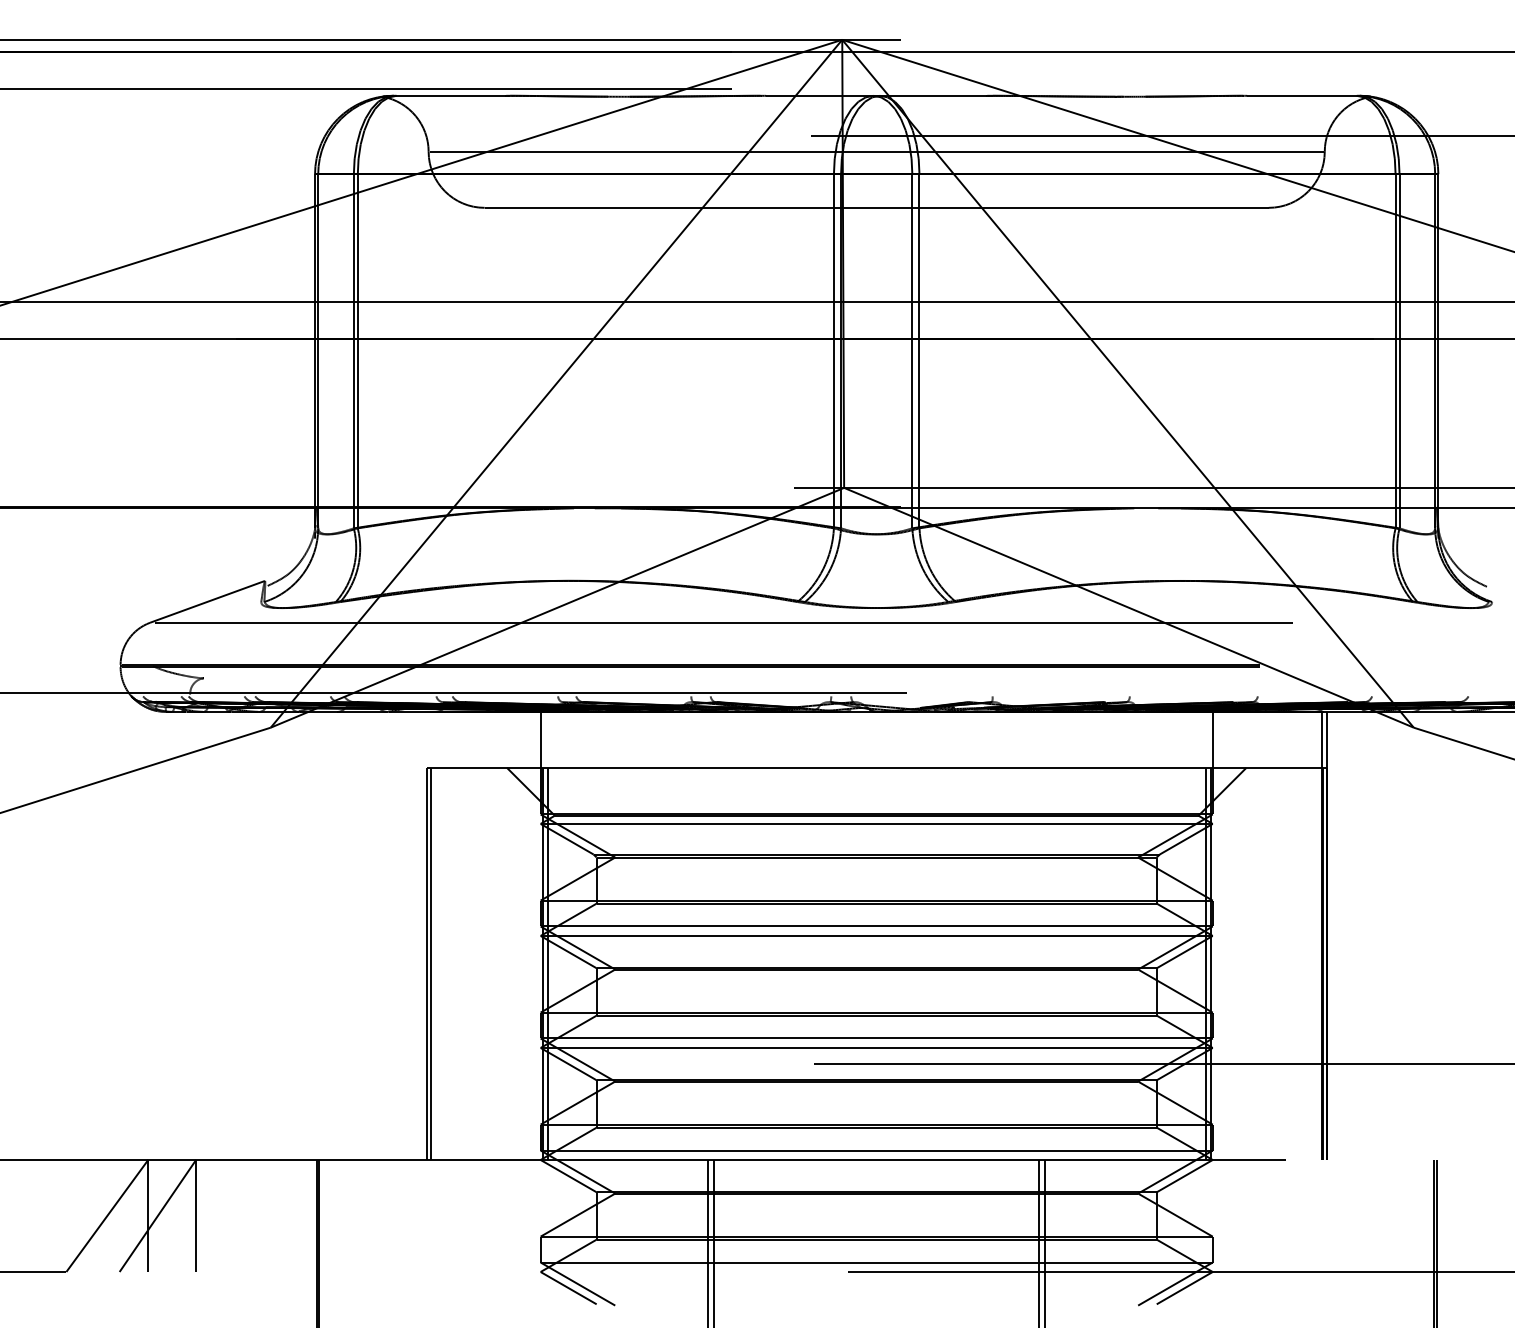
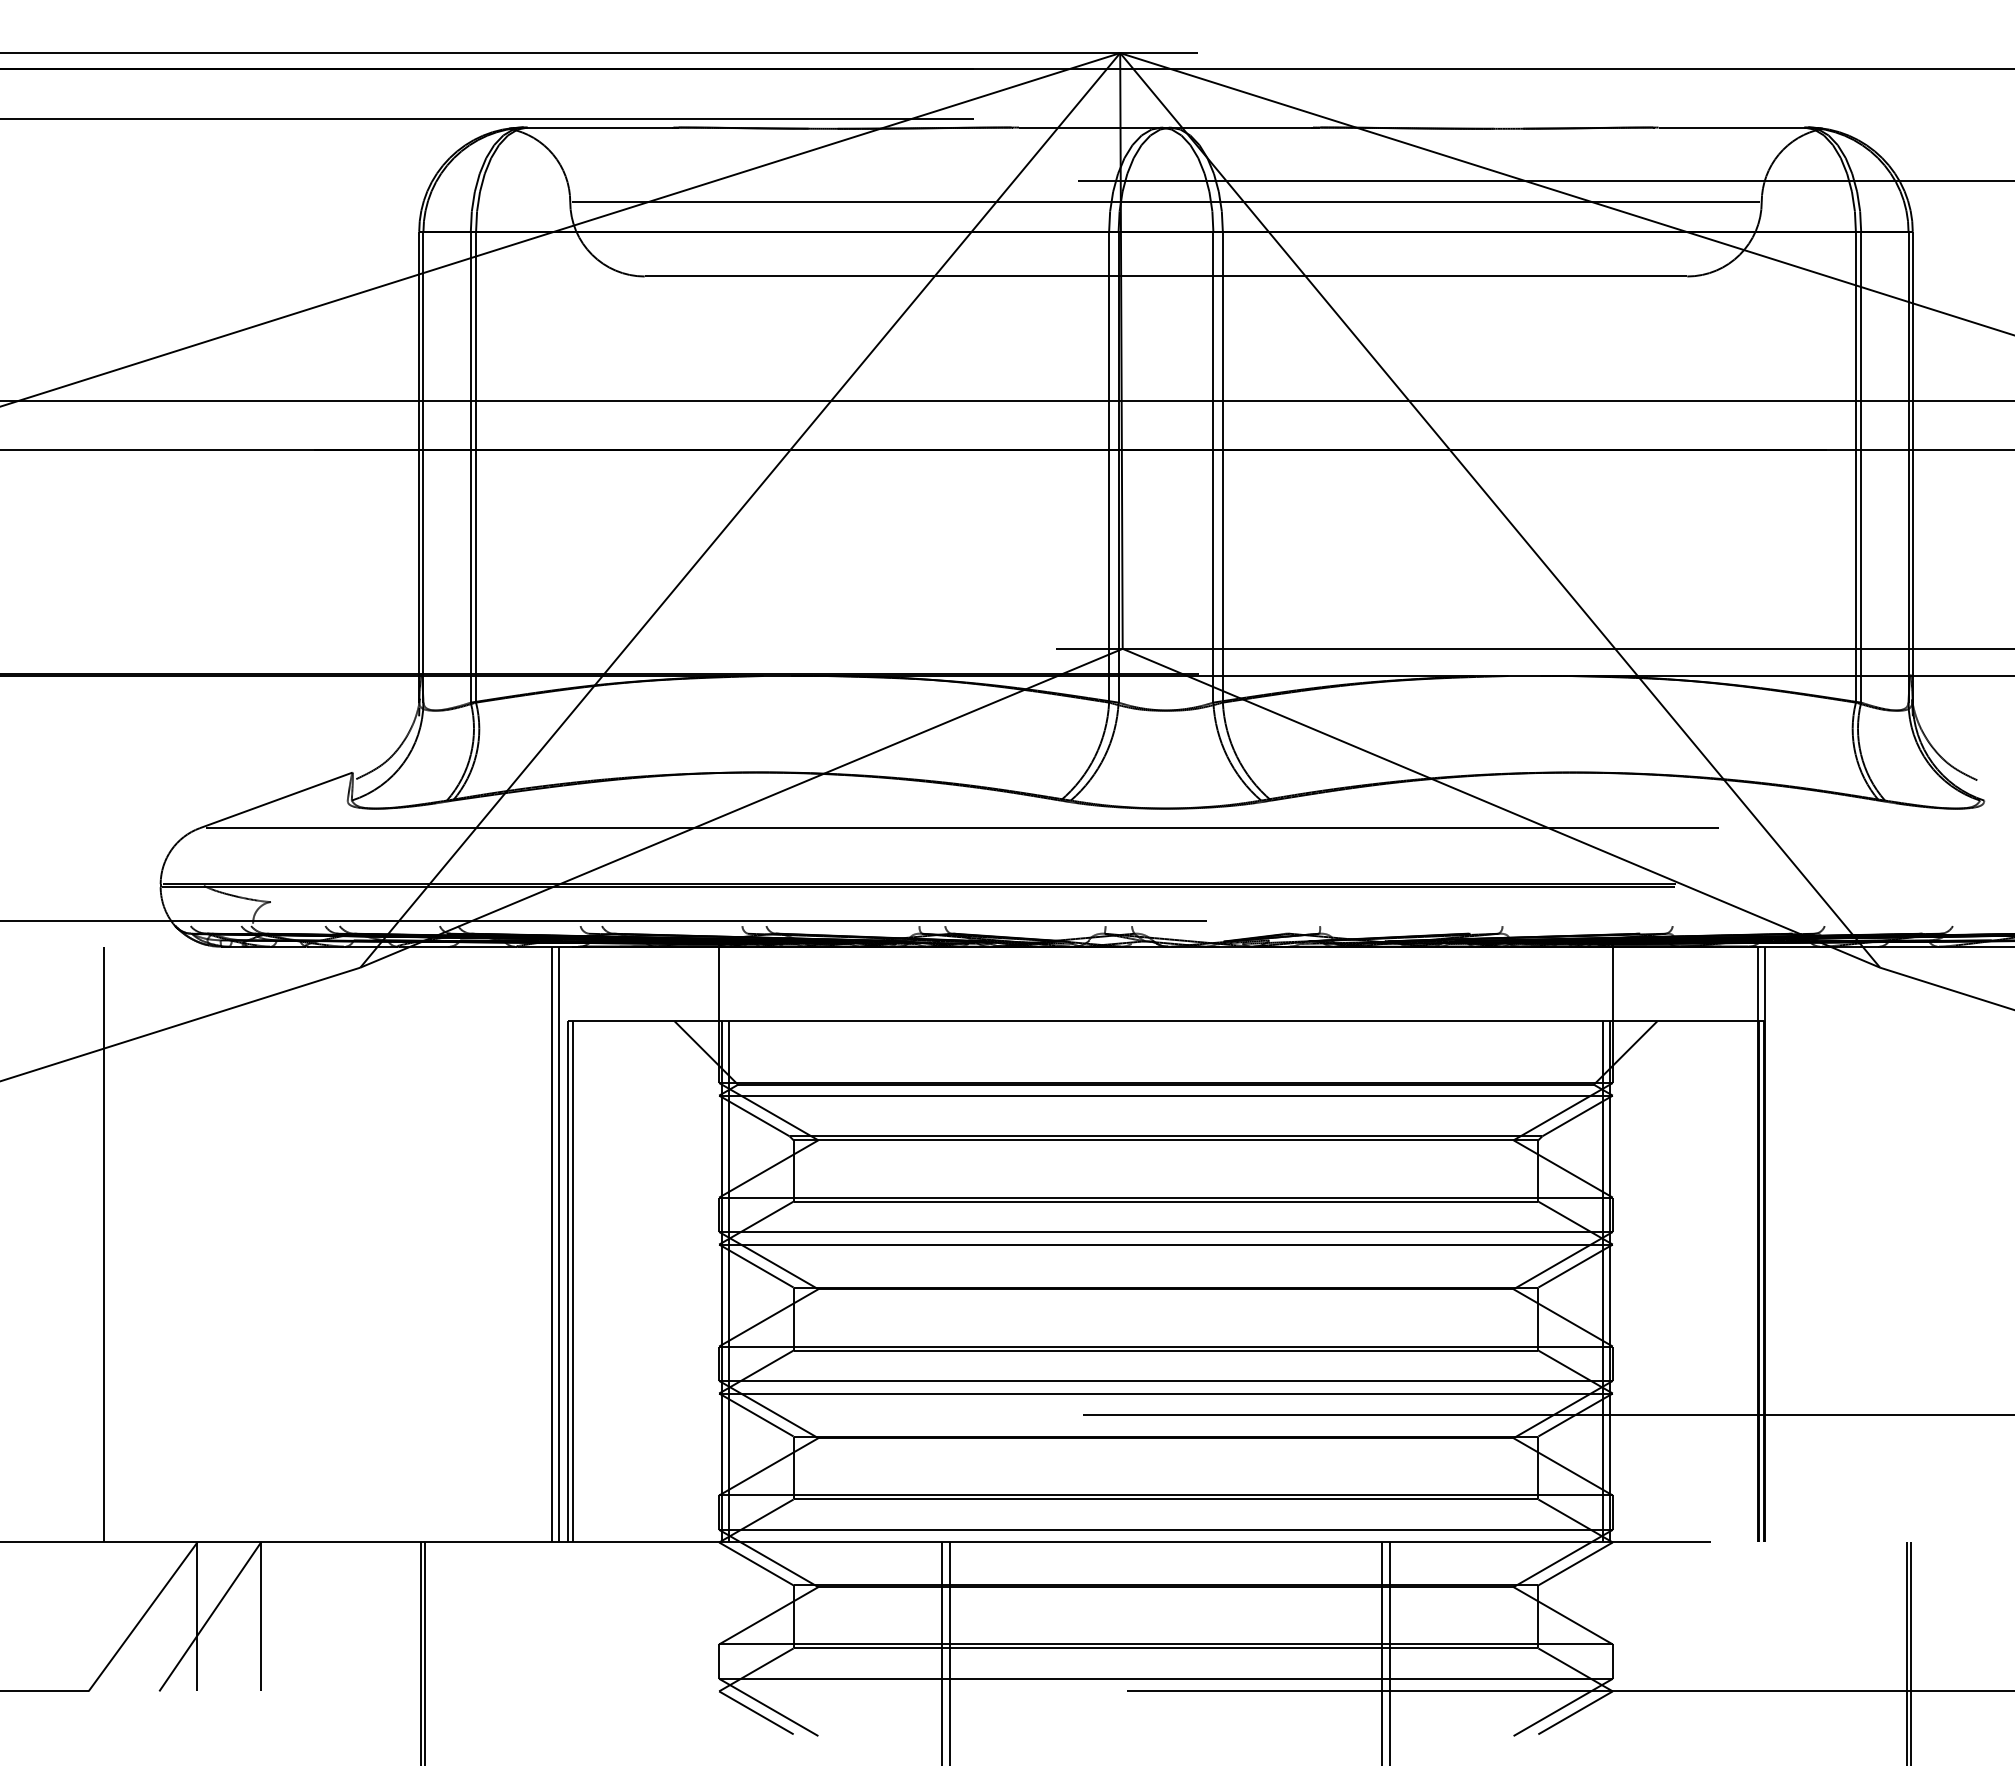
line: (77, 935) -> (103, 1244), added
line: (414, 935) -> (551, 1244), added
line: (419, 935) -> (558, 1244), added

